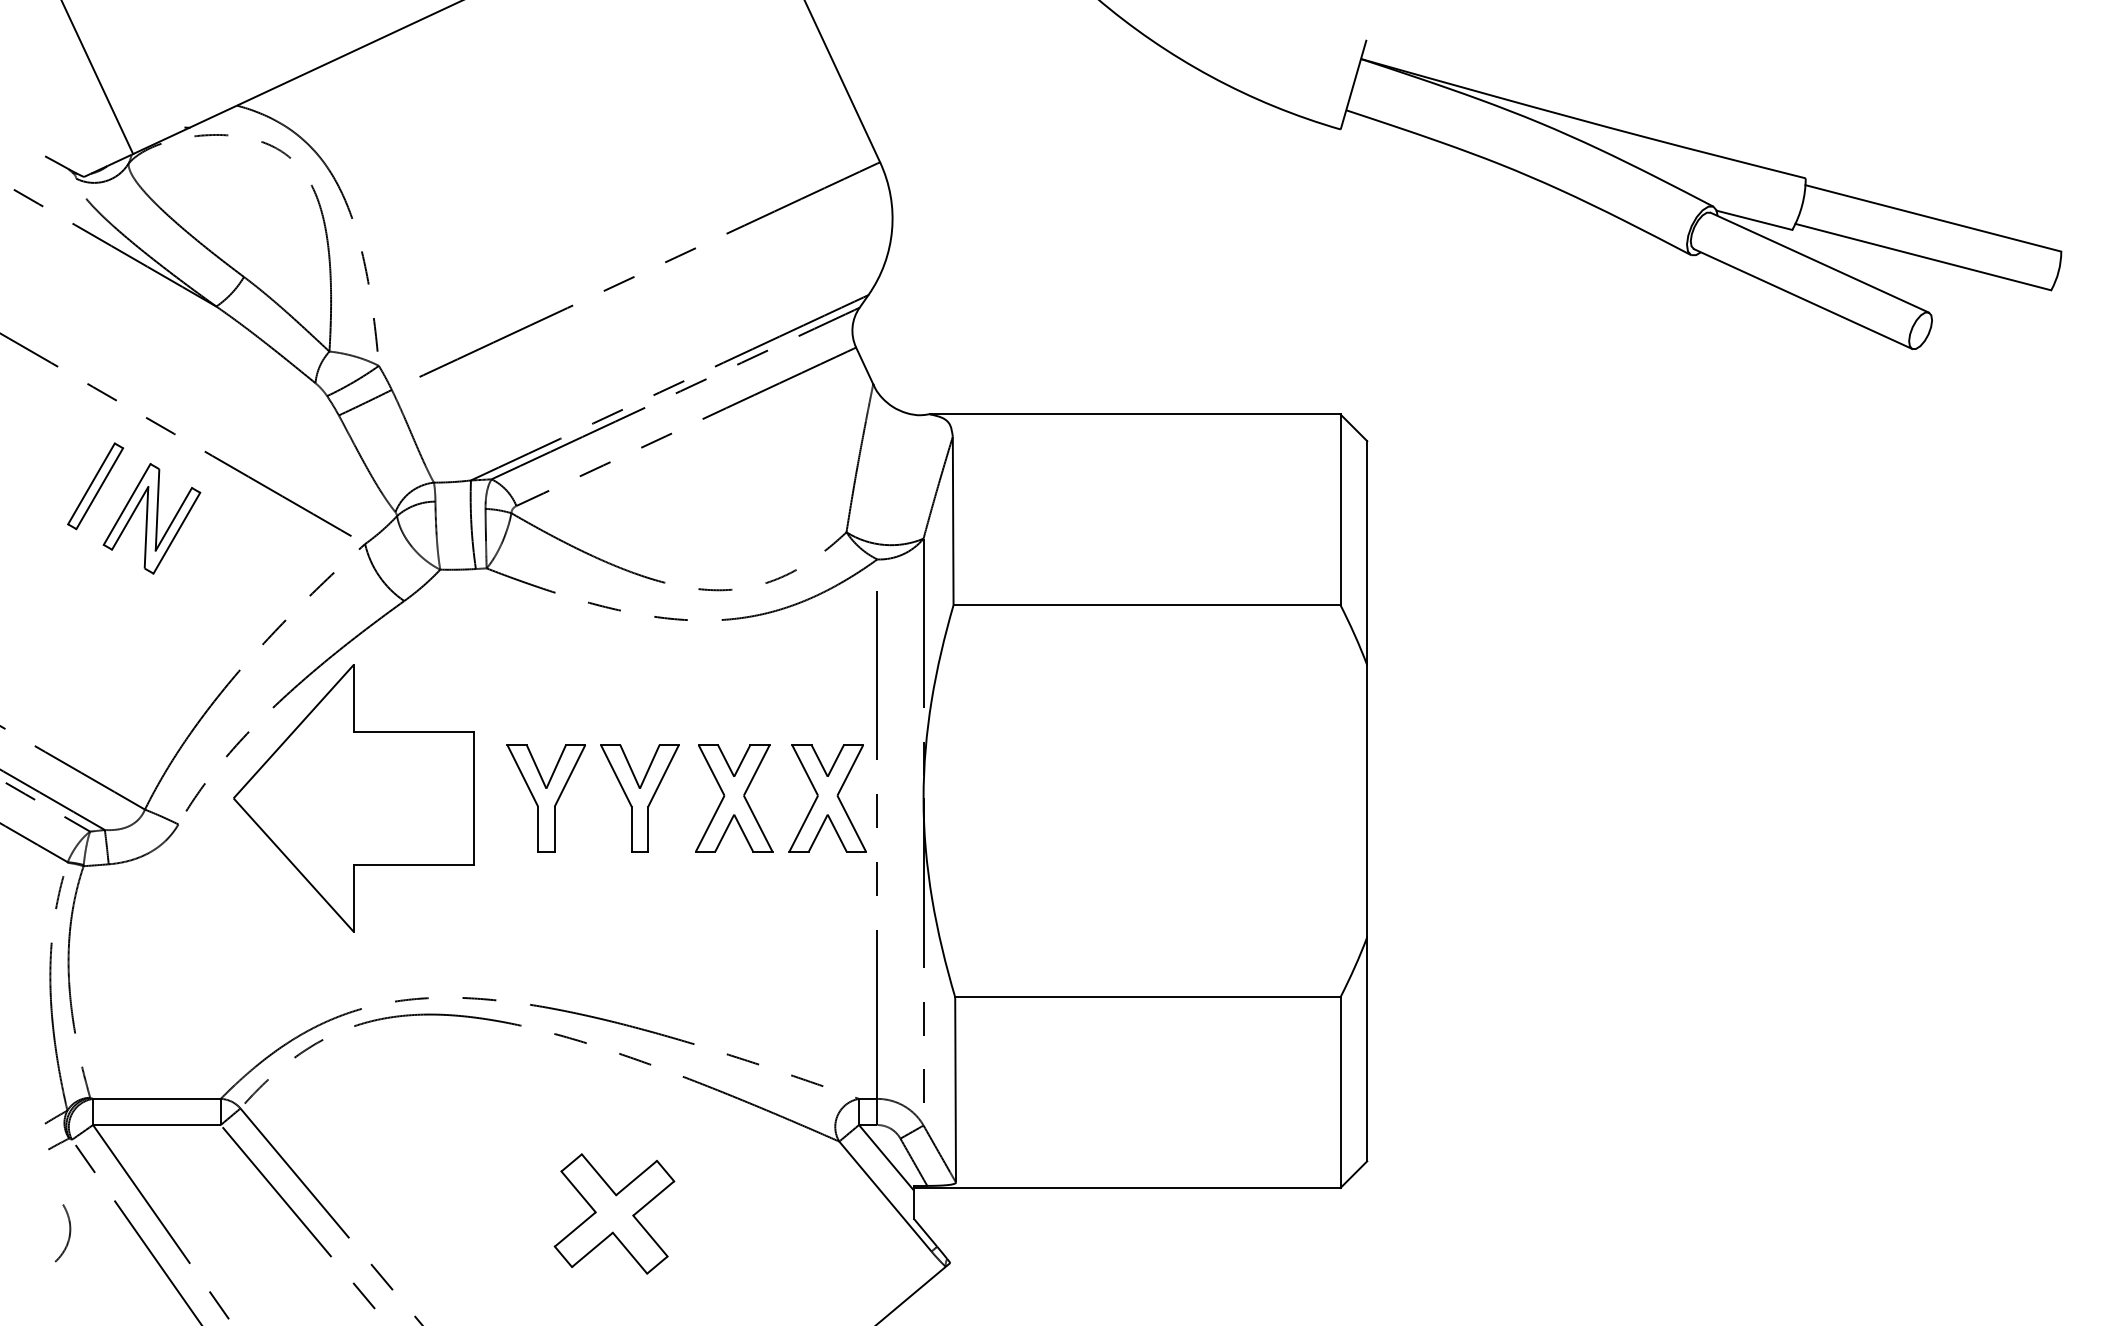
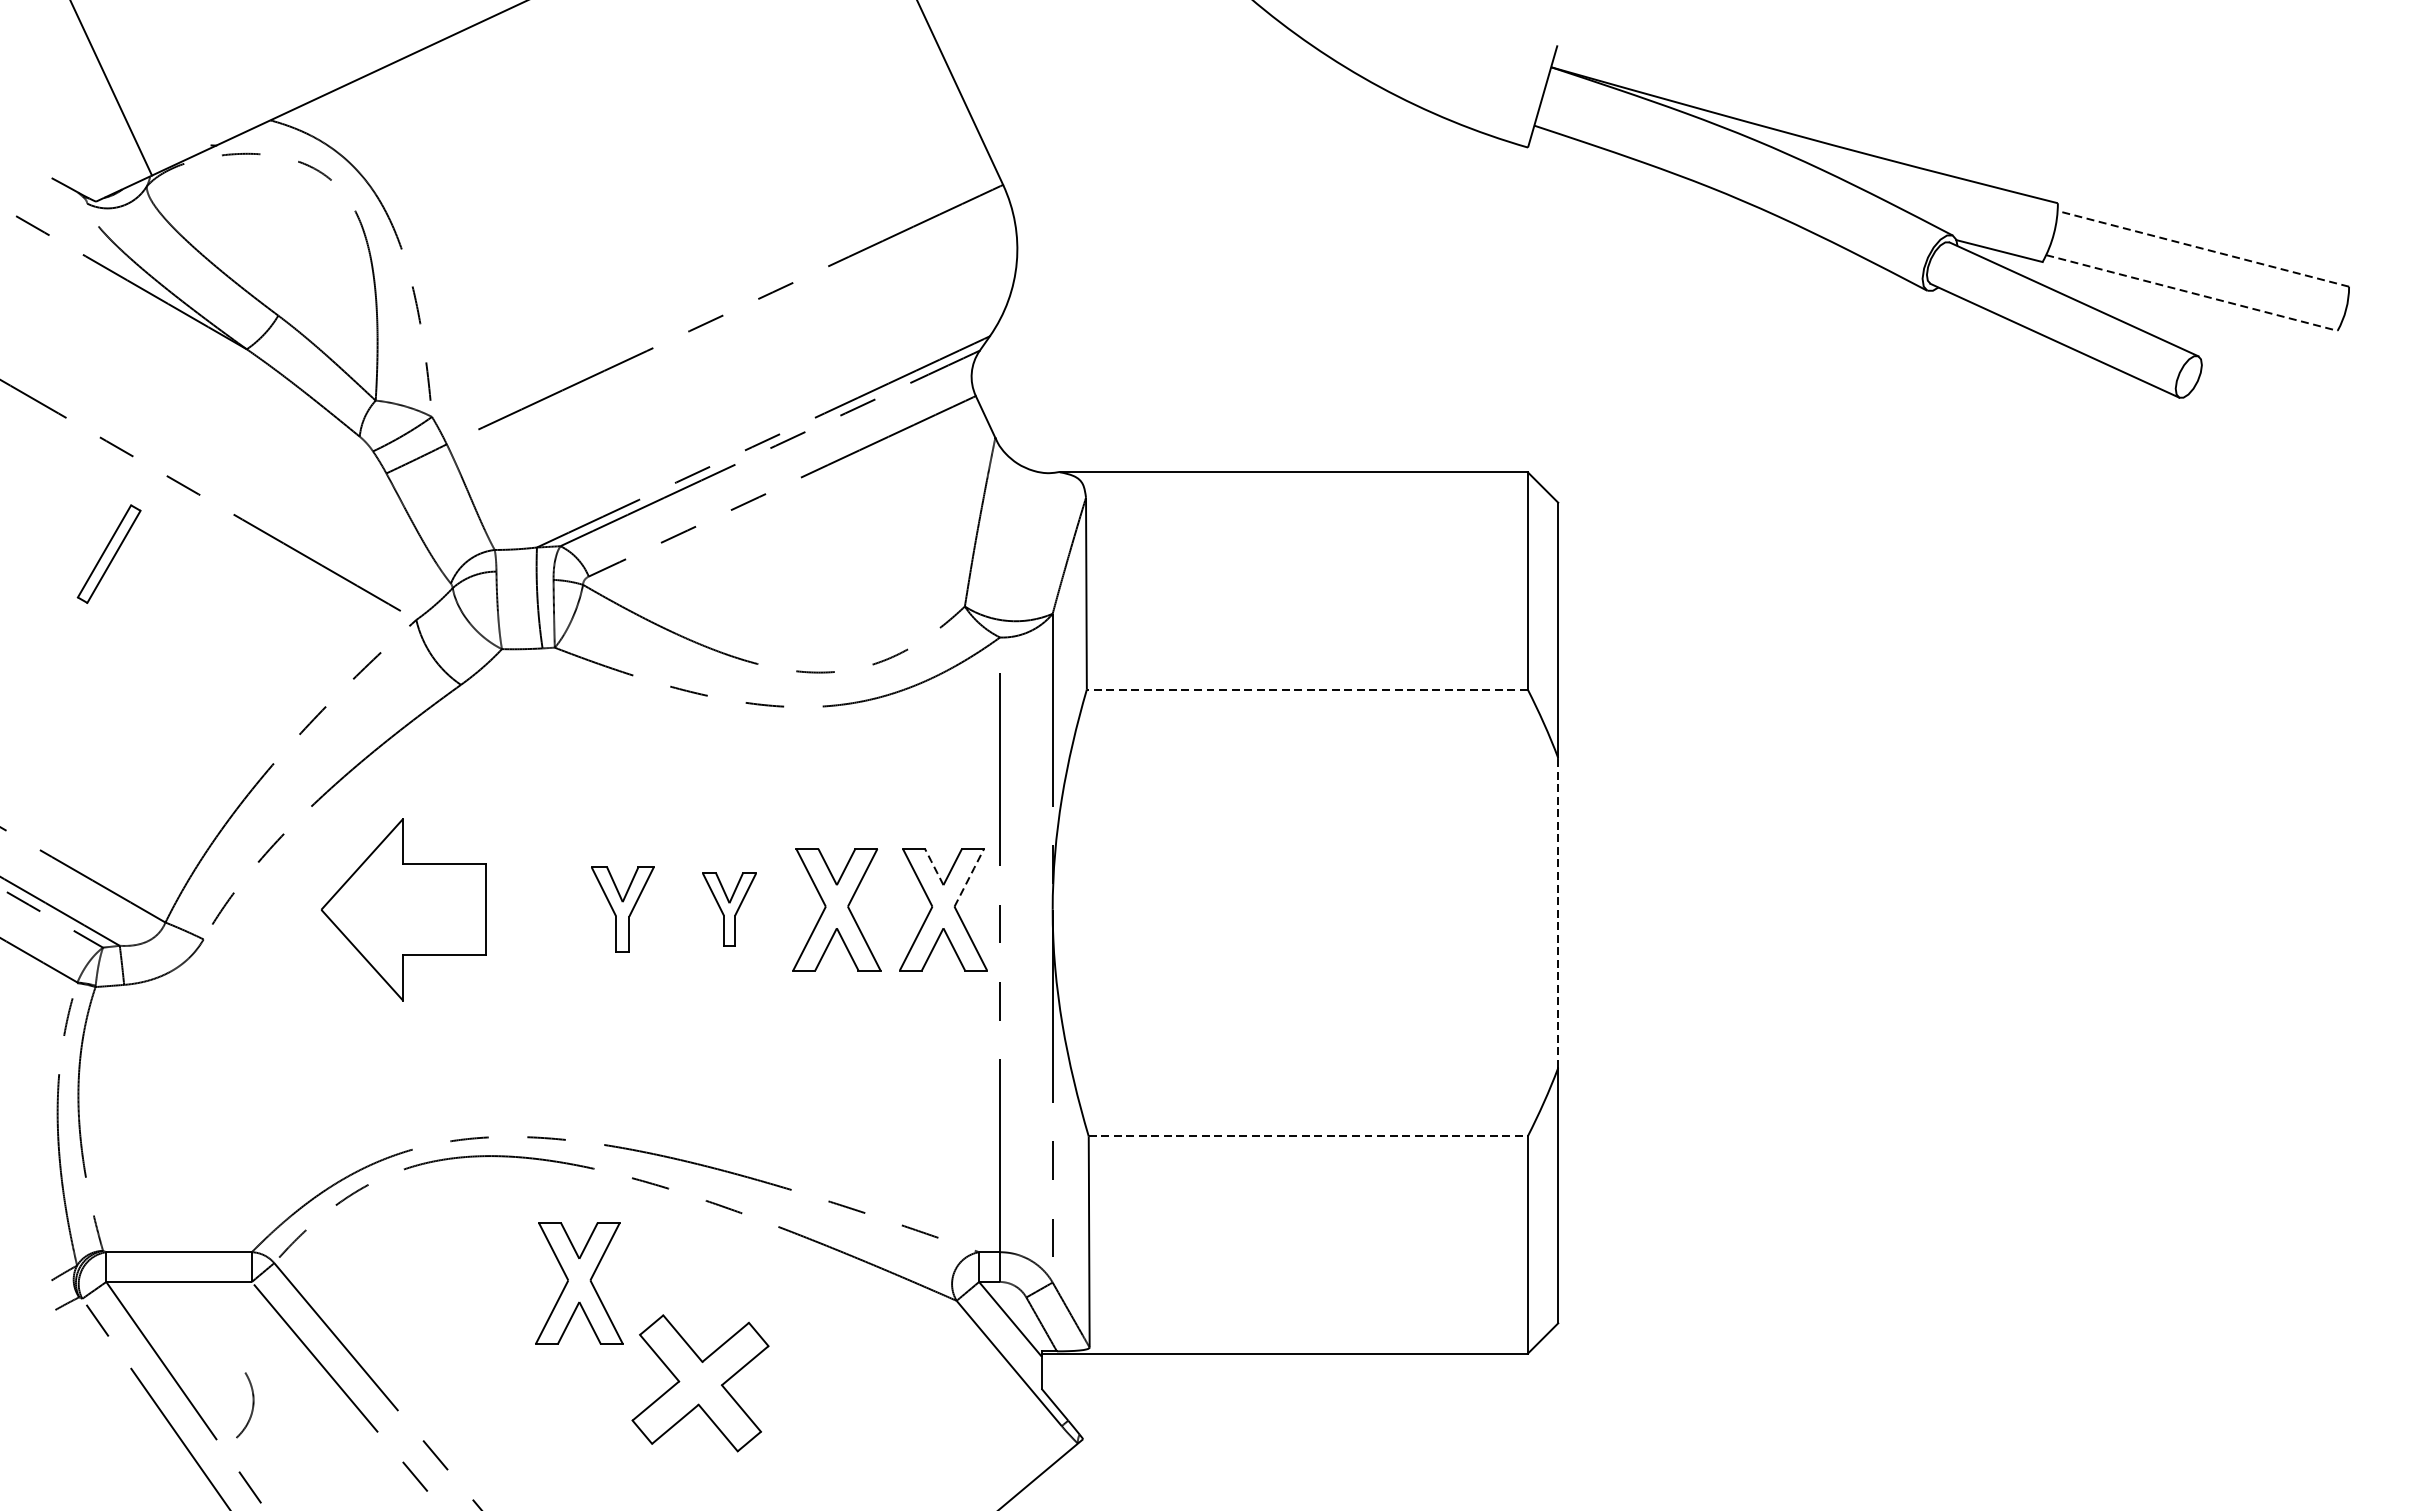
line: (1932, 218) -> (2202, 248), solid -> dashed
line: (1923, 257) -> (2192, 293), solid -> dashed
part: (151, 518) -> (172, 590), removed
line: (1146, 605) -> (1306, 689), solid -> dashed
line: (819, 760) -> (934, 866), solid -> dashed
line: (850, 770) -> (969, 877), solid -> dashed
part: (353, 798) -> (403, 909), size x0.6
part: (545, 798) -> (621, 909), size x0.7
part: (639, 798) -> (728, 909), size x0.6
line: (1367, 800) -> (1558, 912), solid -> dashed
line: (1147, 997) -> (1307, 1136), solid -> dashed
part: (508, 1126) -> (579, 1283), added
curve: (68, 1235) -> (251, 1407), moved

